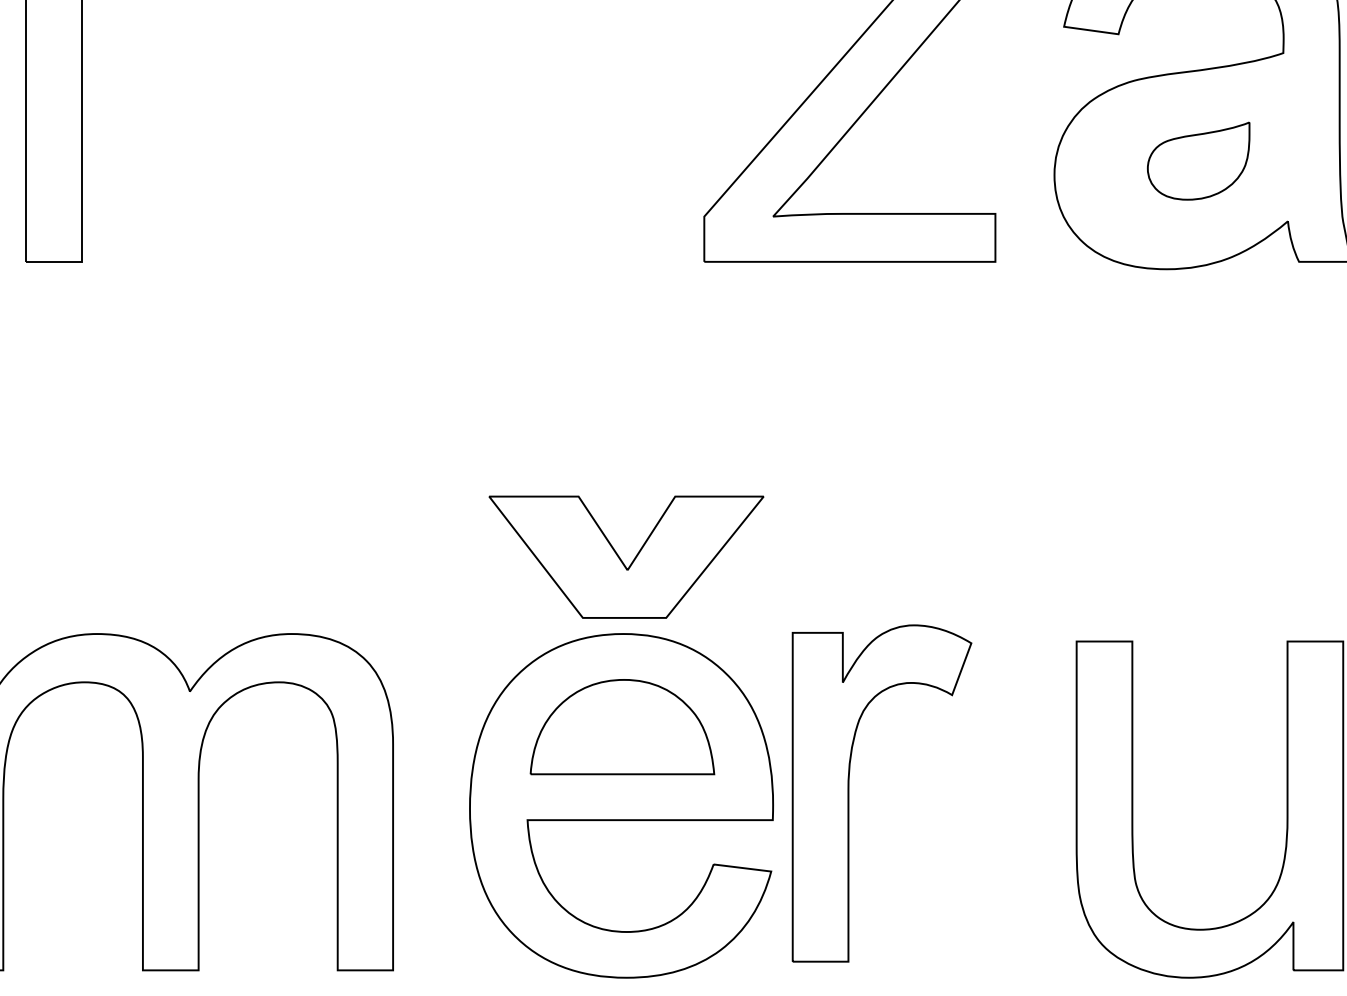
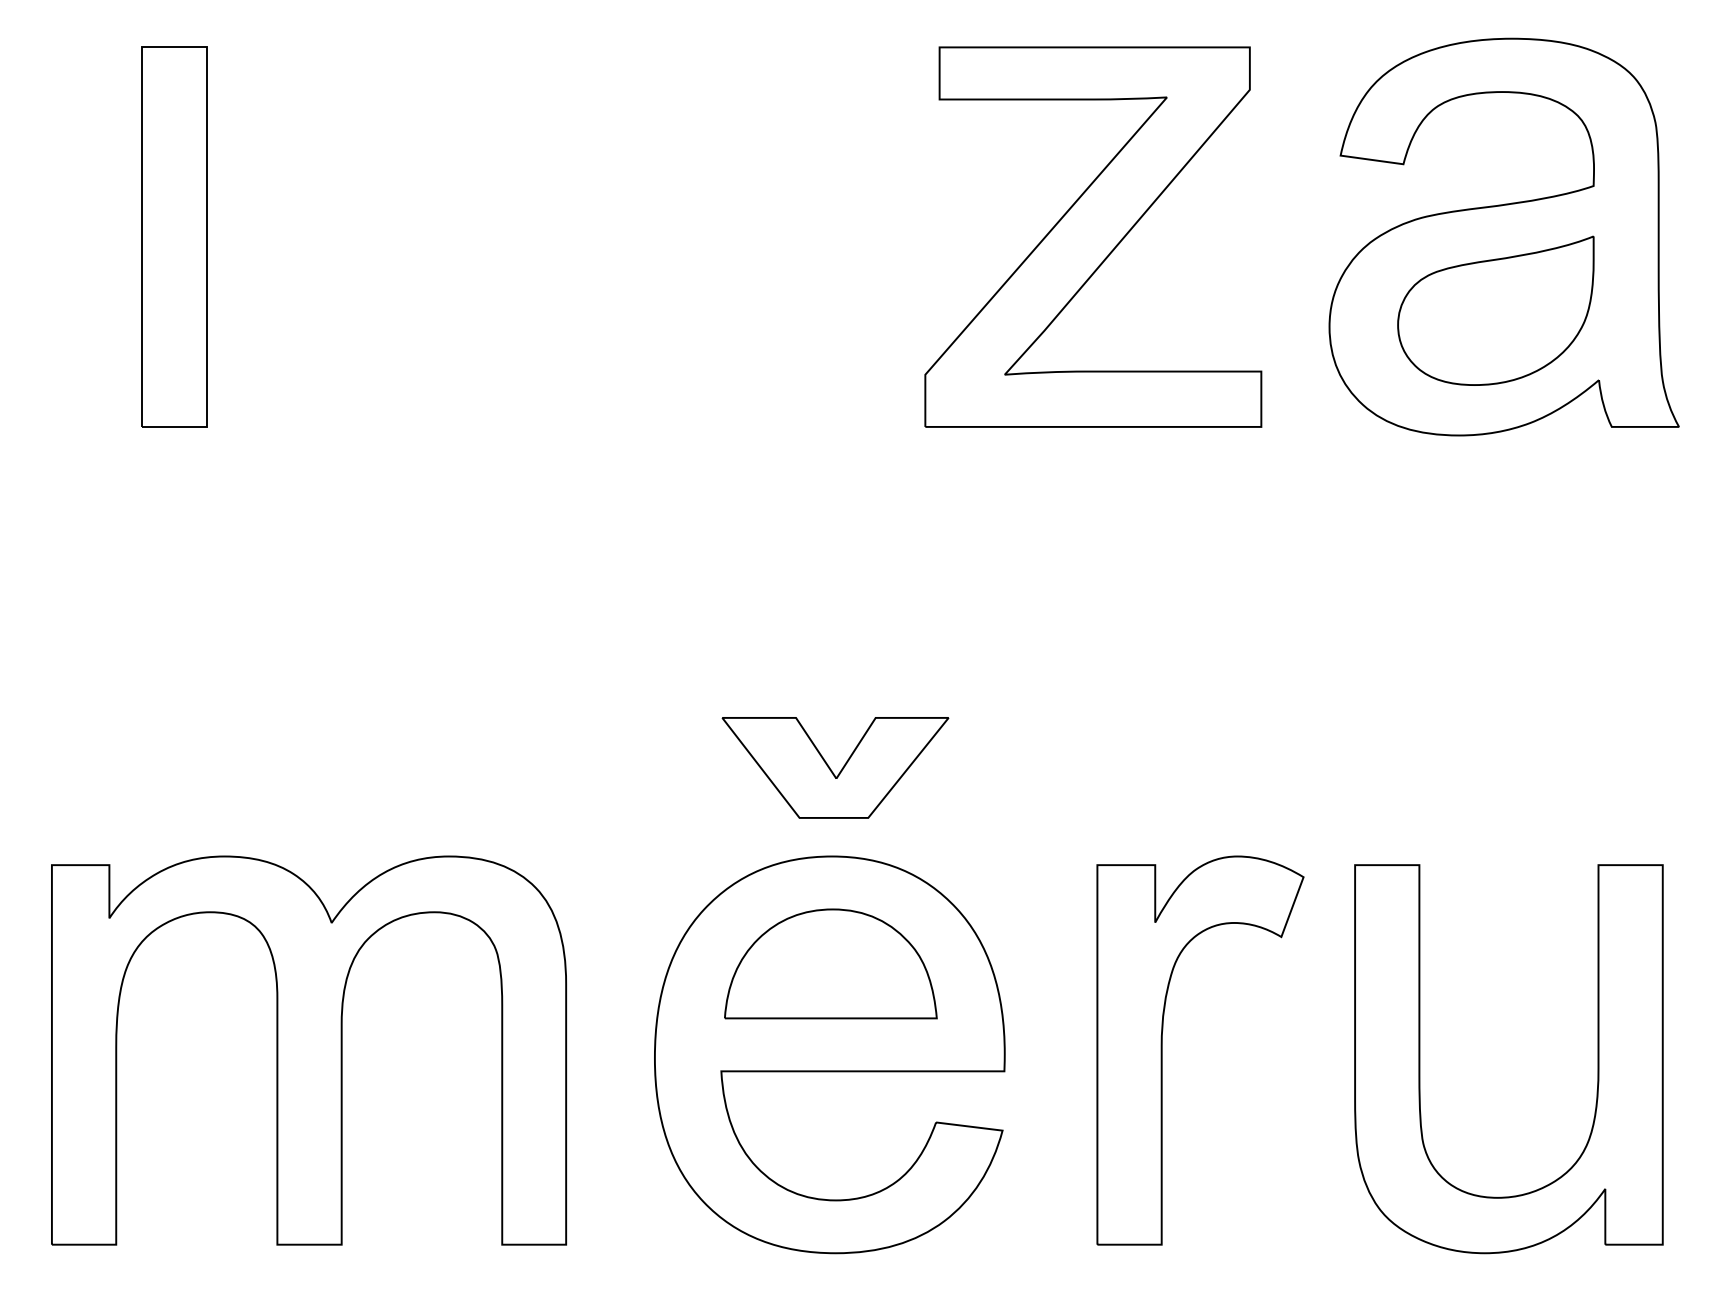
part: (1198, 160) -> (1495, 310), size x1.67
part: (626, 556) -> (835, 767), size x0.71
part: (849, 793) -> (1162, 1050), moved

